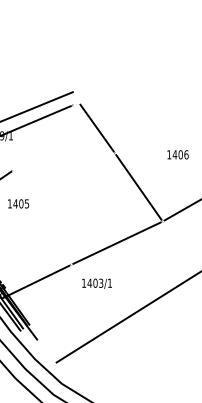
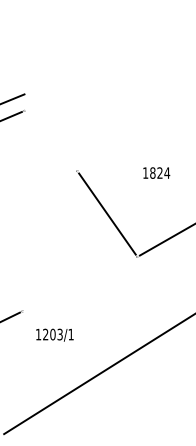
line: (96, 127) -> (54, 138), removed
text: (180, 154) -> (159, 172), 1406 -> 1824
line: (116, 242) -> (79, 283), removed
text: (89, 282) -> (45, 333), 1403/1 -> 1203/1

